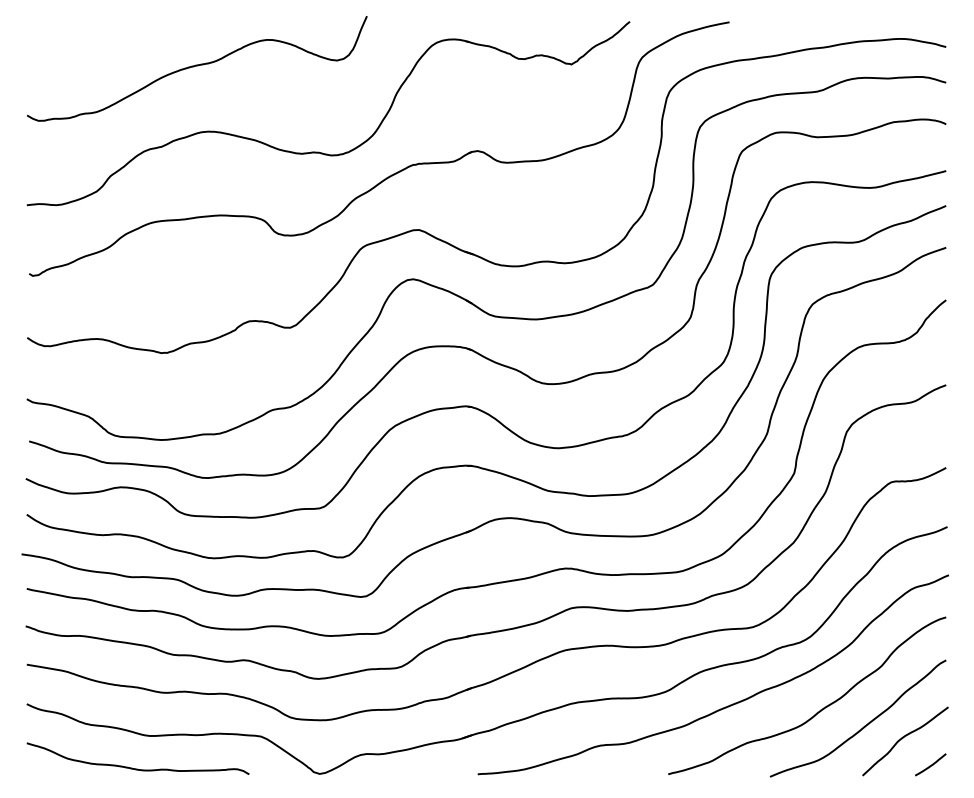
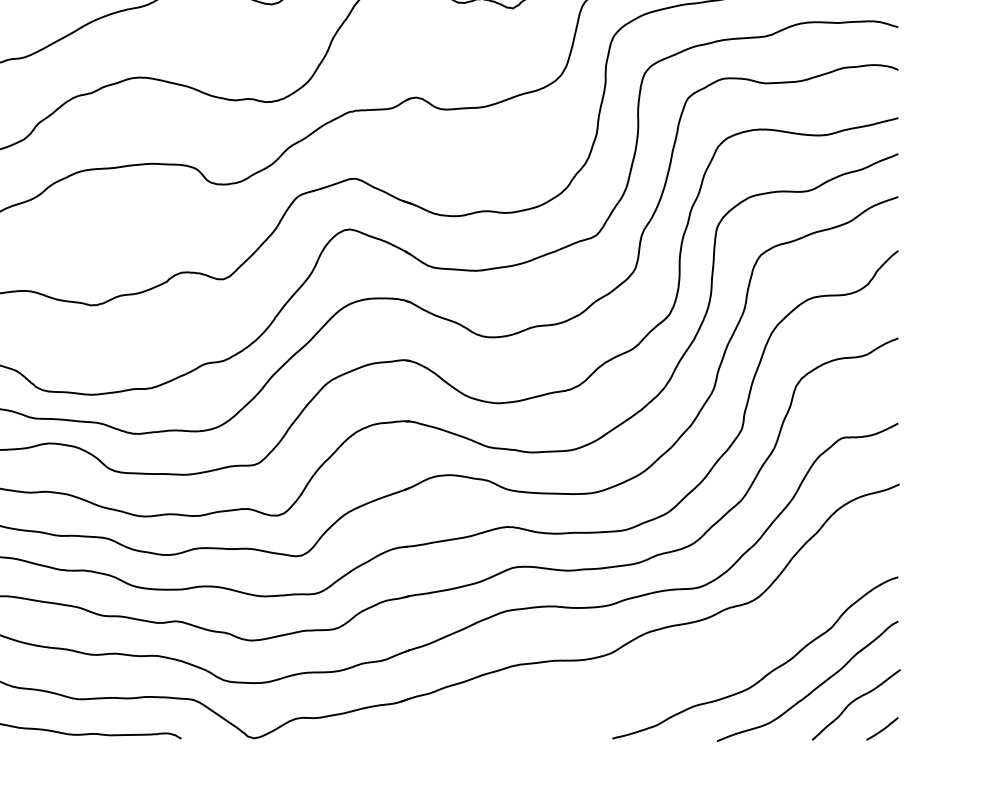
curve: (727, 705) -> (673, 667), removed

